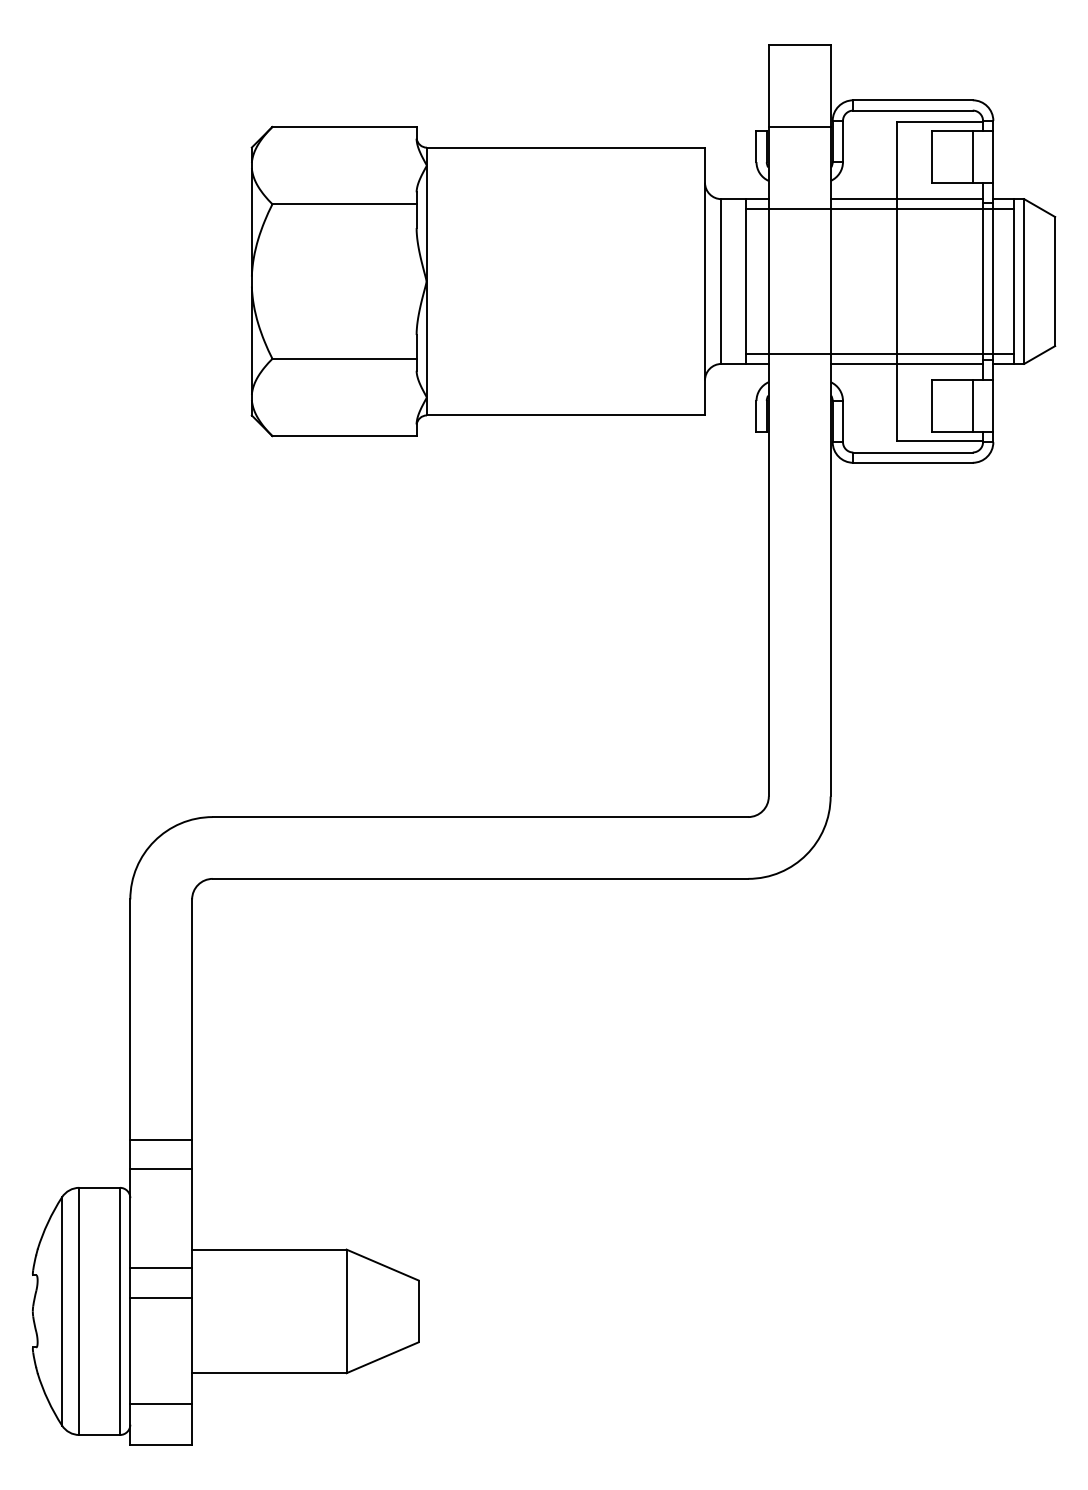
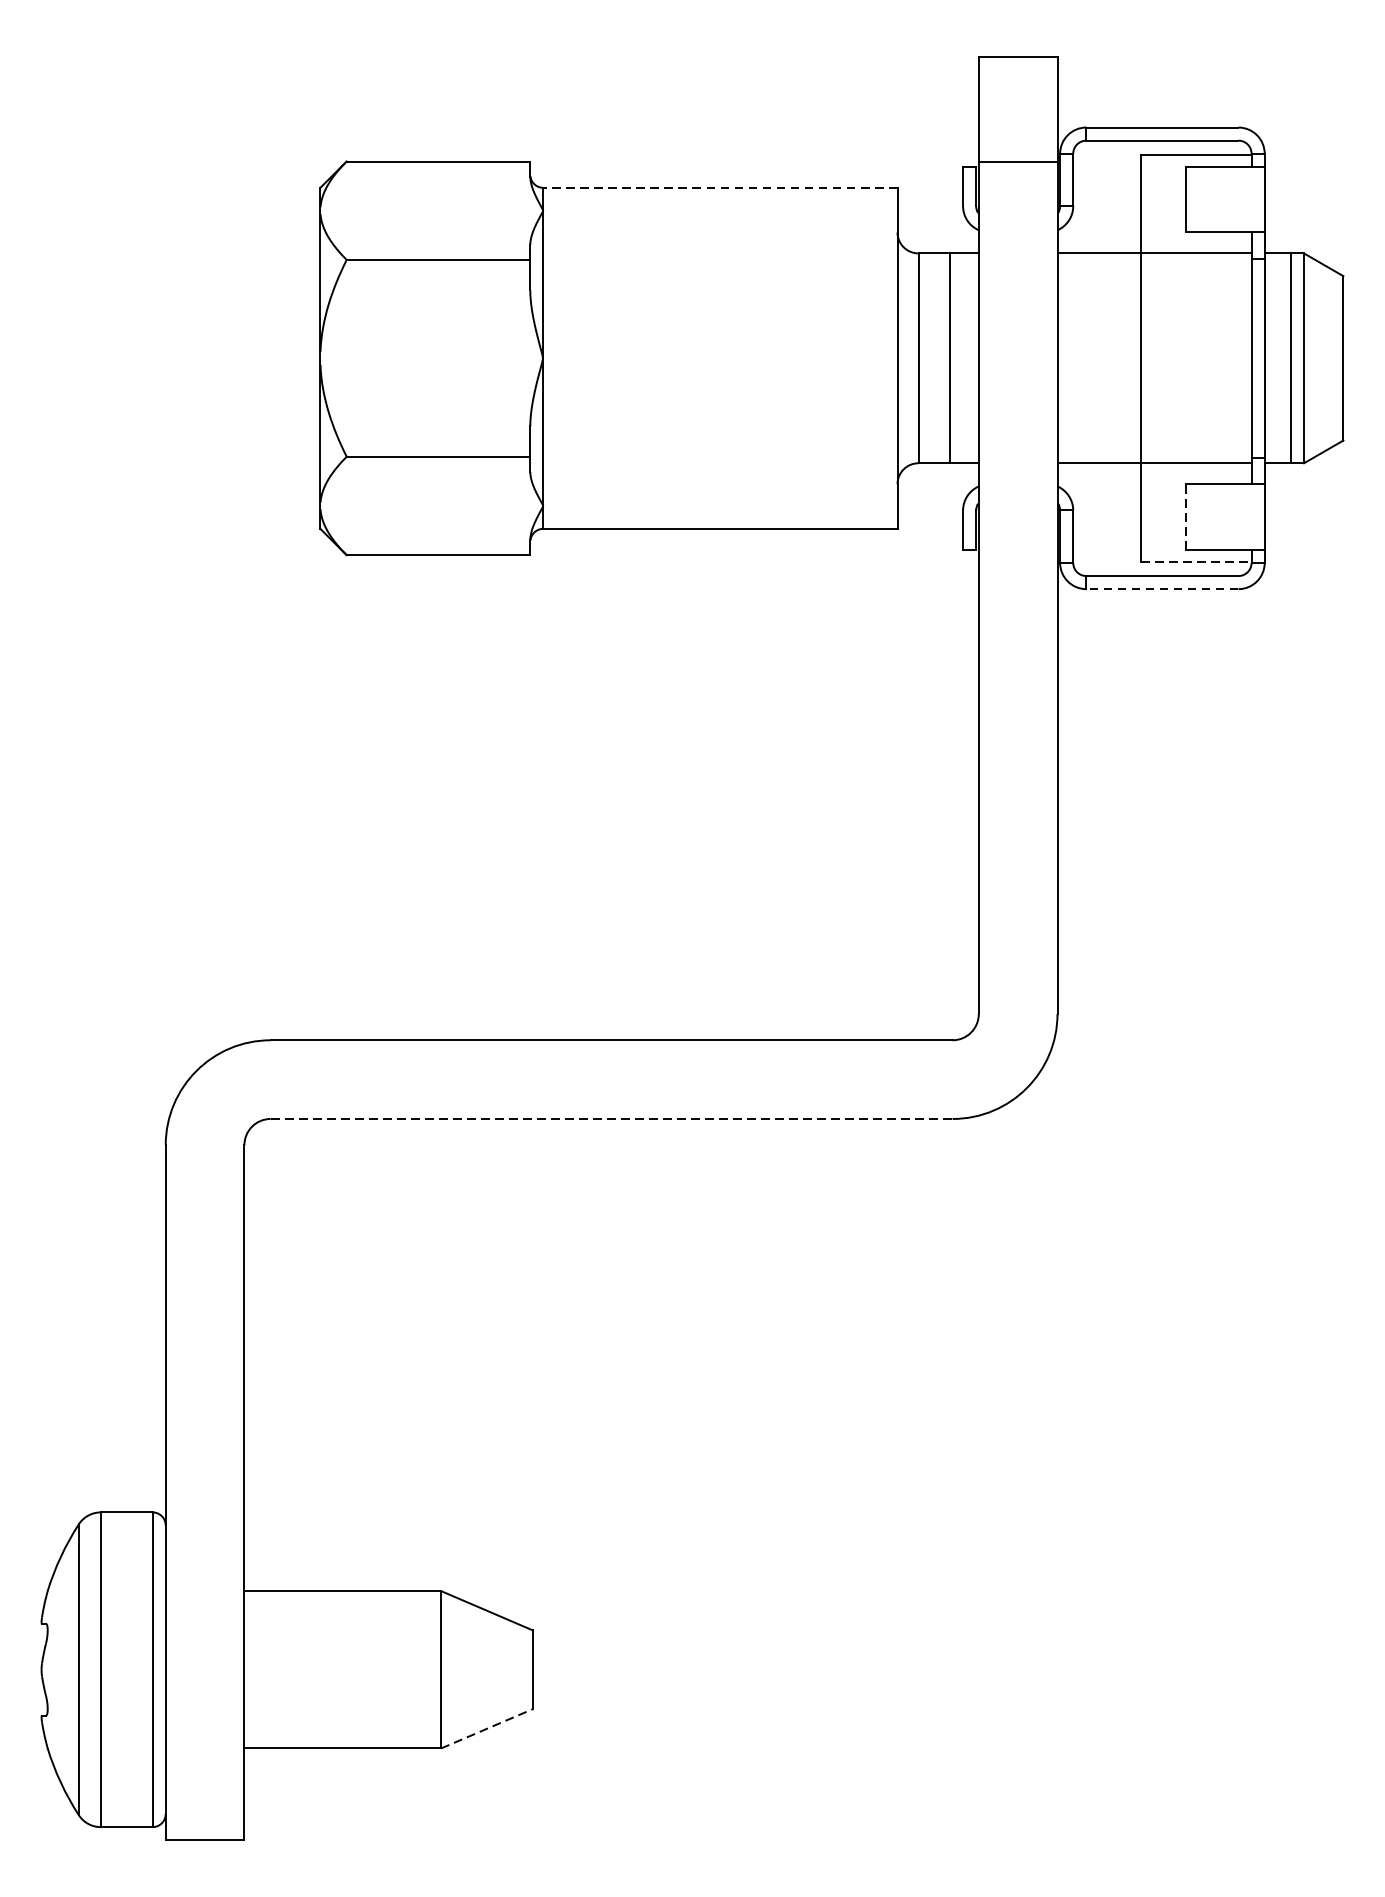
line: (565, 147) -> (719, 187), solid -> dashed
line: (972, 156) -> (1238, 199), removed
line: (879, 209) -> (1119, 266), removed
line: (879, 353) -> (1119, 449), removed
line: (972, 405) -> (1238, 516), removed
line: (931, 406) -> (1185, 517), solid -> dashed
line: (940, 441) -> (1197, 562), solid -> dashed
line: (913, 462) -> (1163, 588), solid -> dashed
line: (480, 878) -> (611, 1118), solid -> dashed
line: (161, 1139) -> (205, 1450), removed
line: (161, 1169) -> (205, 1489), removed
line: (161, 1268) -> (205, 1615), removed
line: (161, 1297) -> (205, 1652), removed
line: (383, 1357) -> (488, 1728), solid -> dashed
line: (161, 1404) -> (205, 1788), removed

